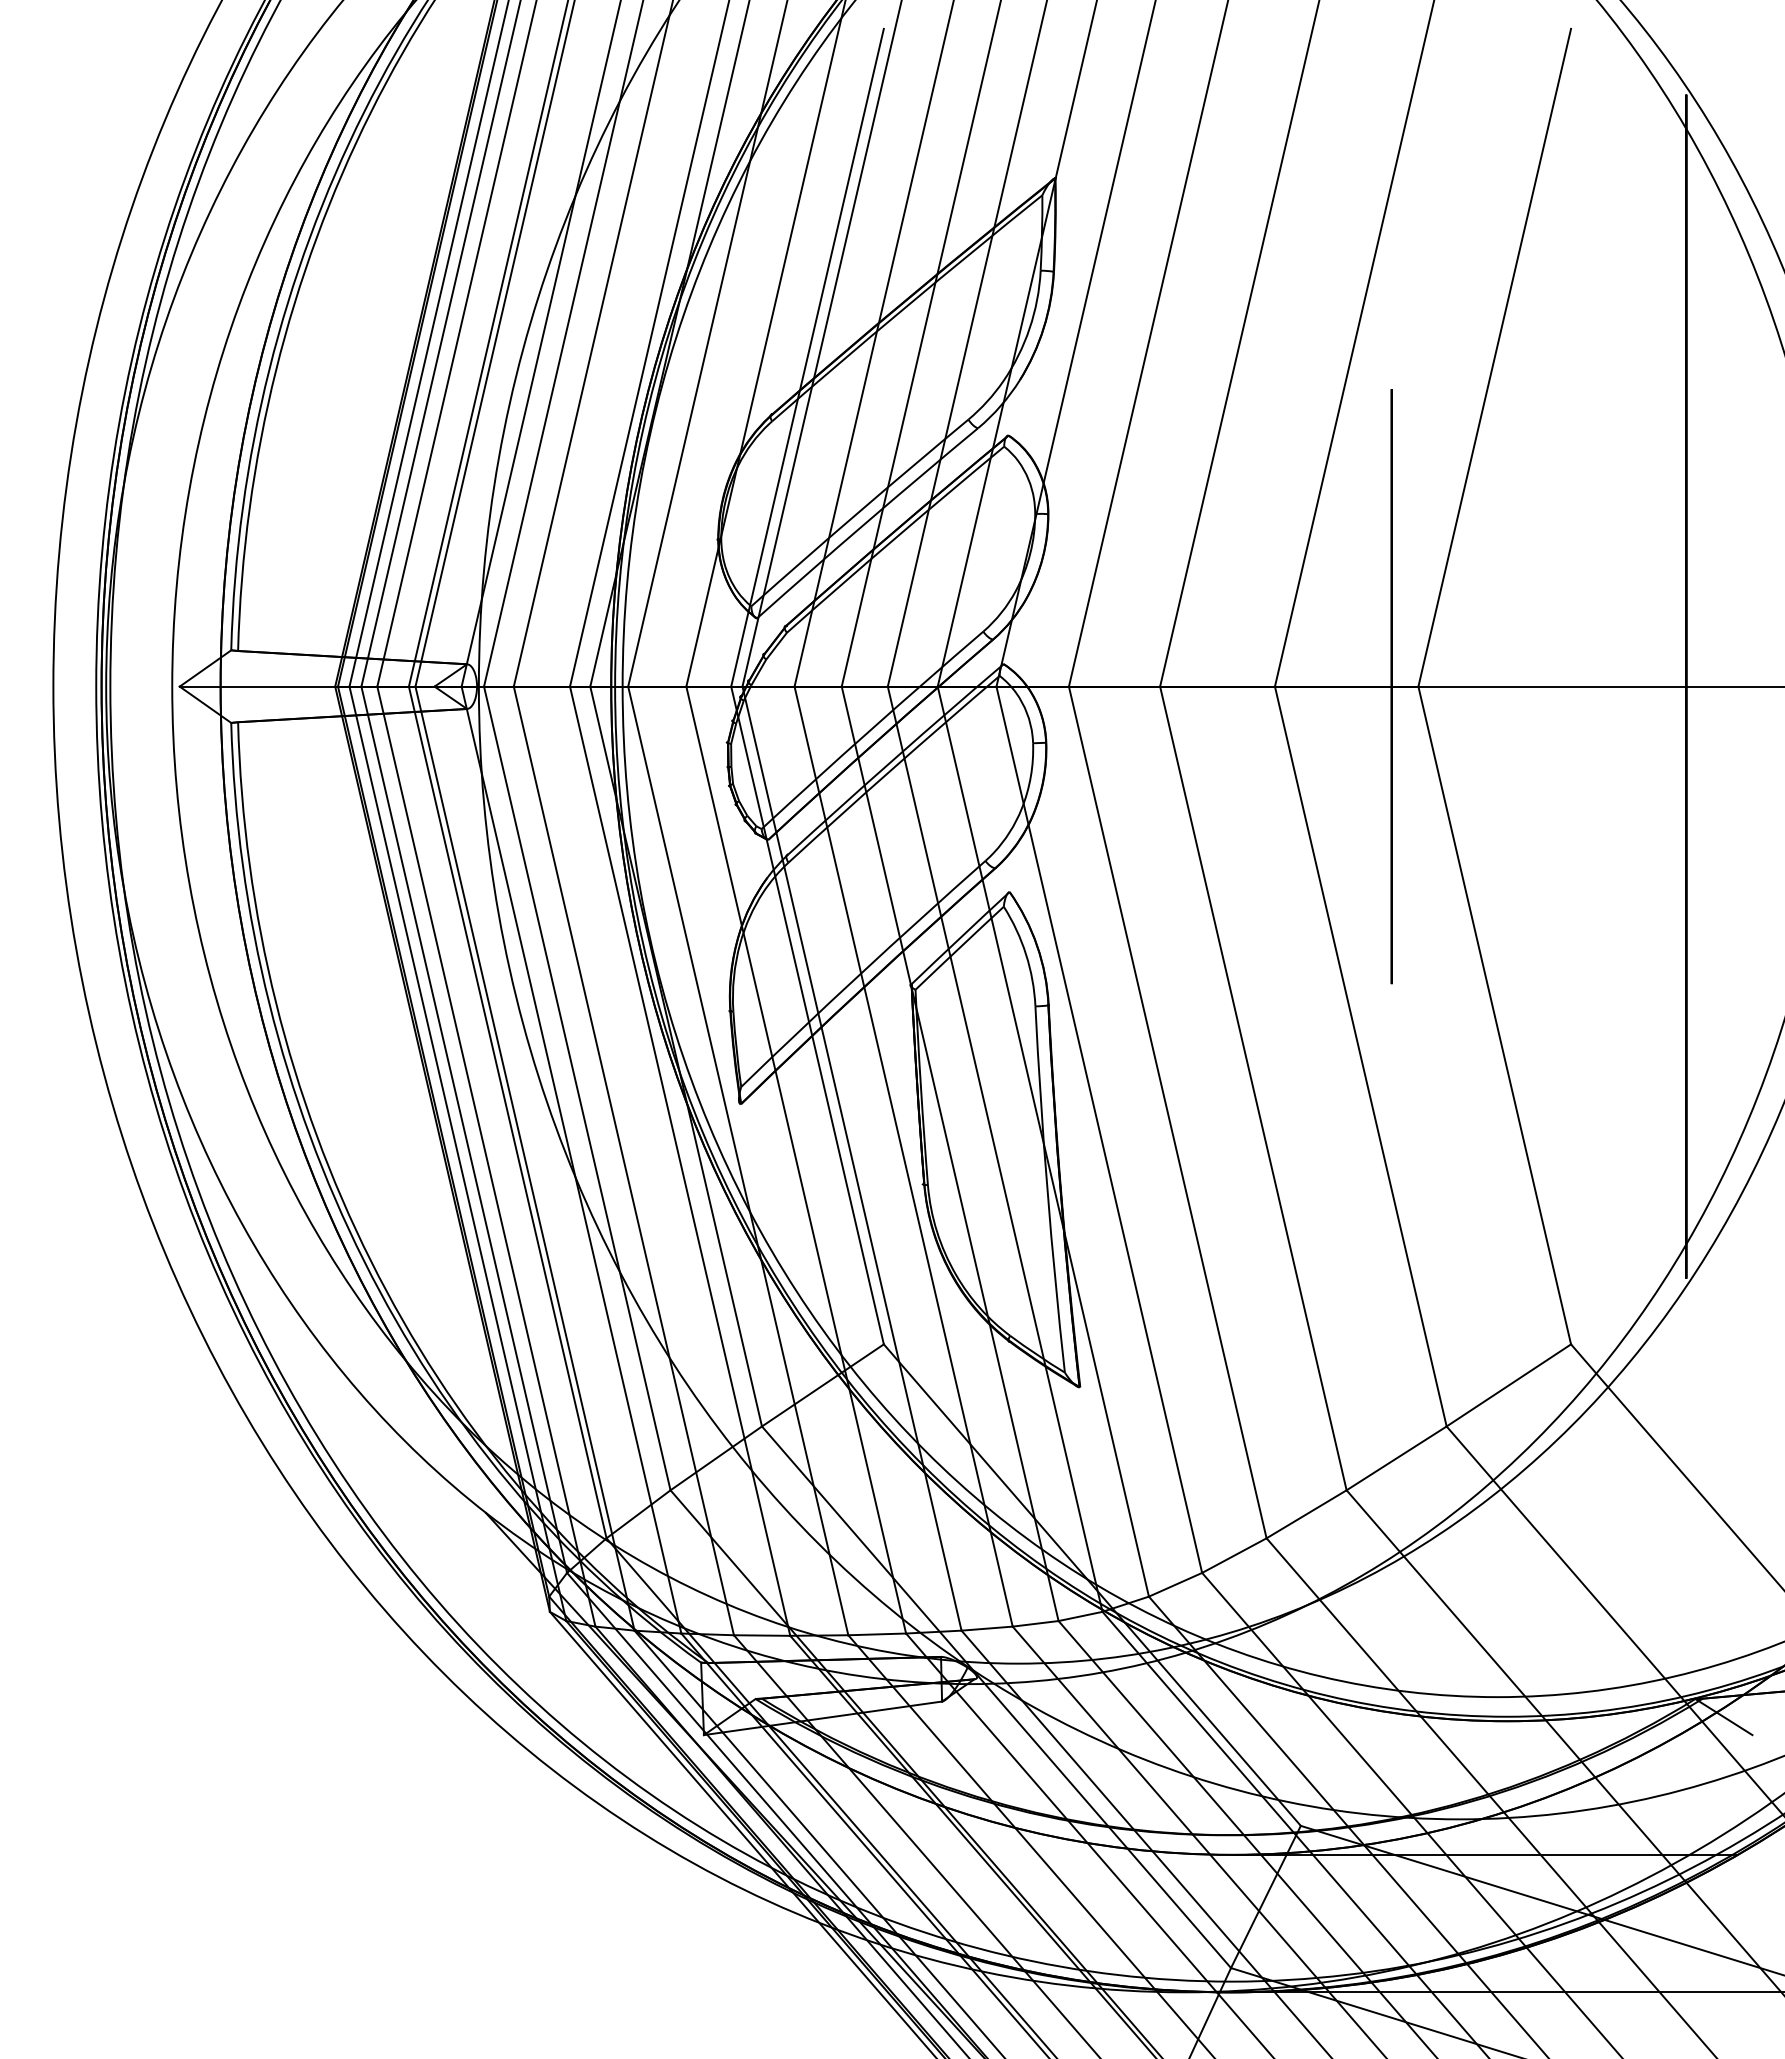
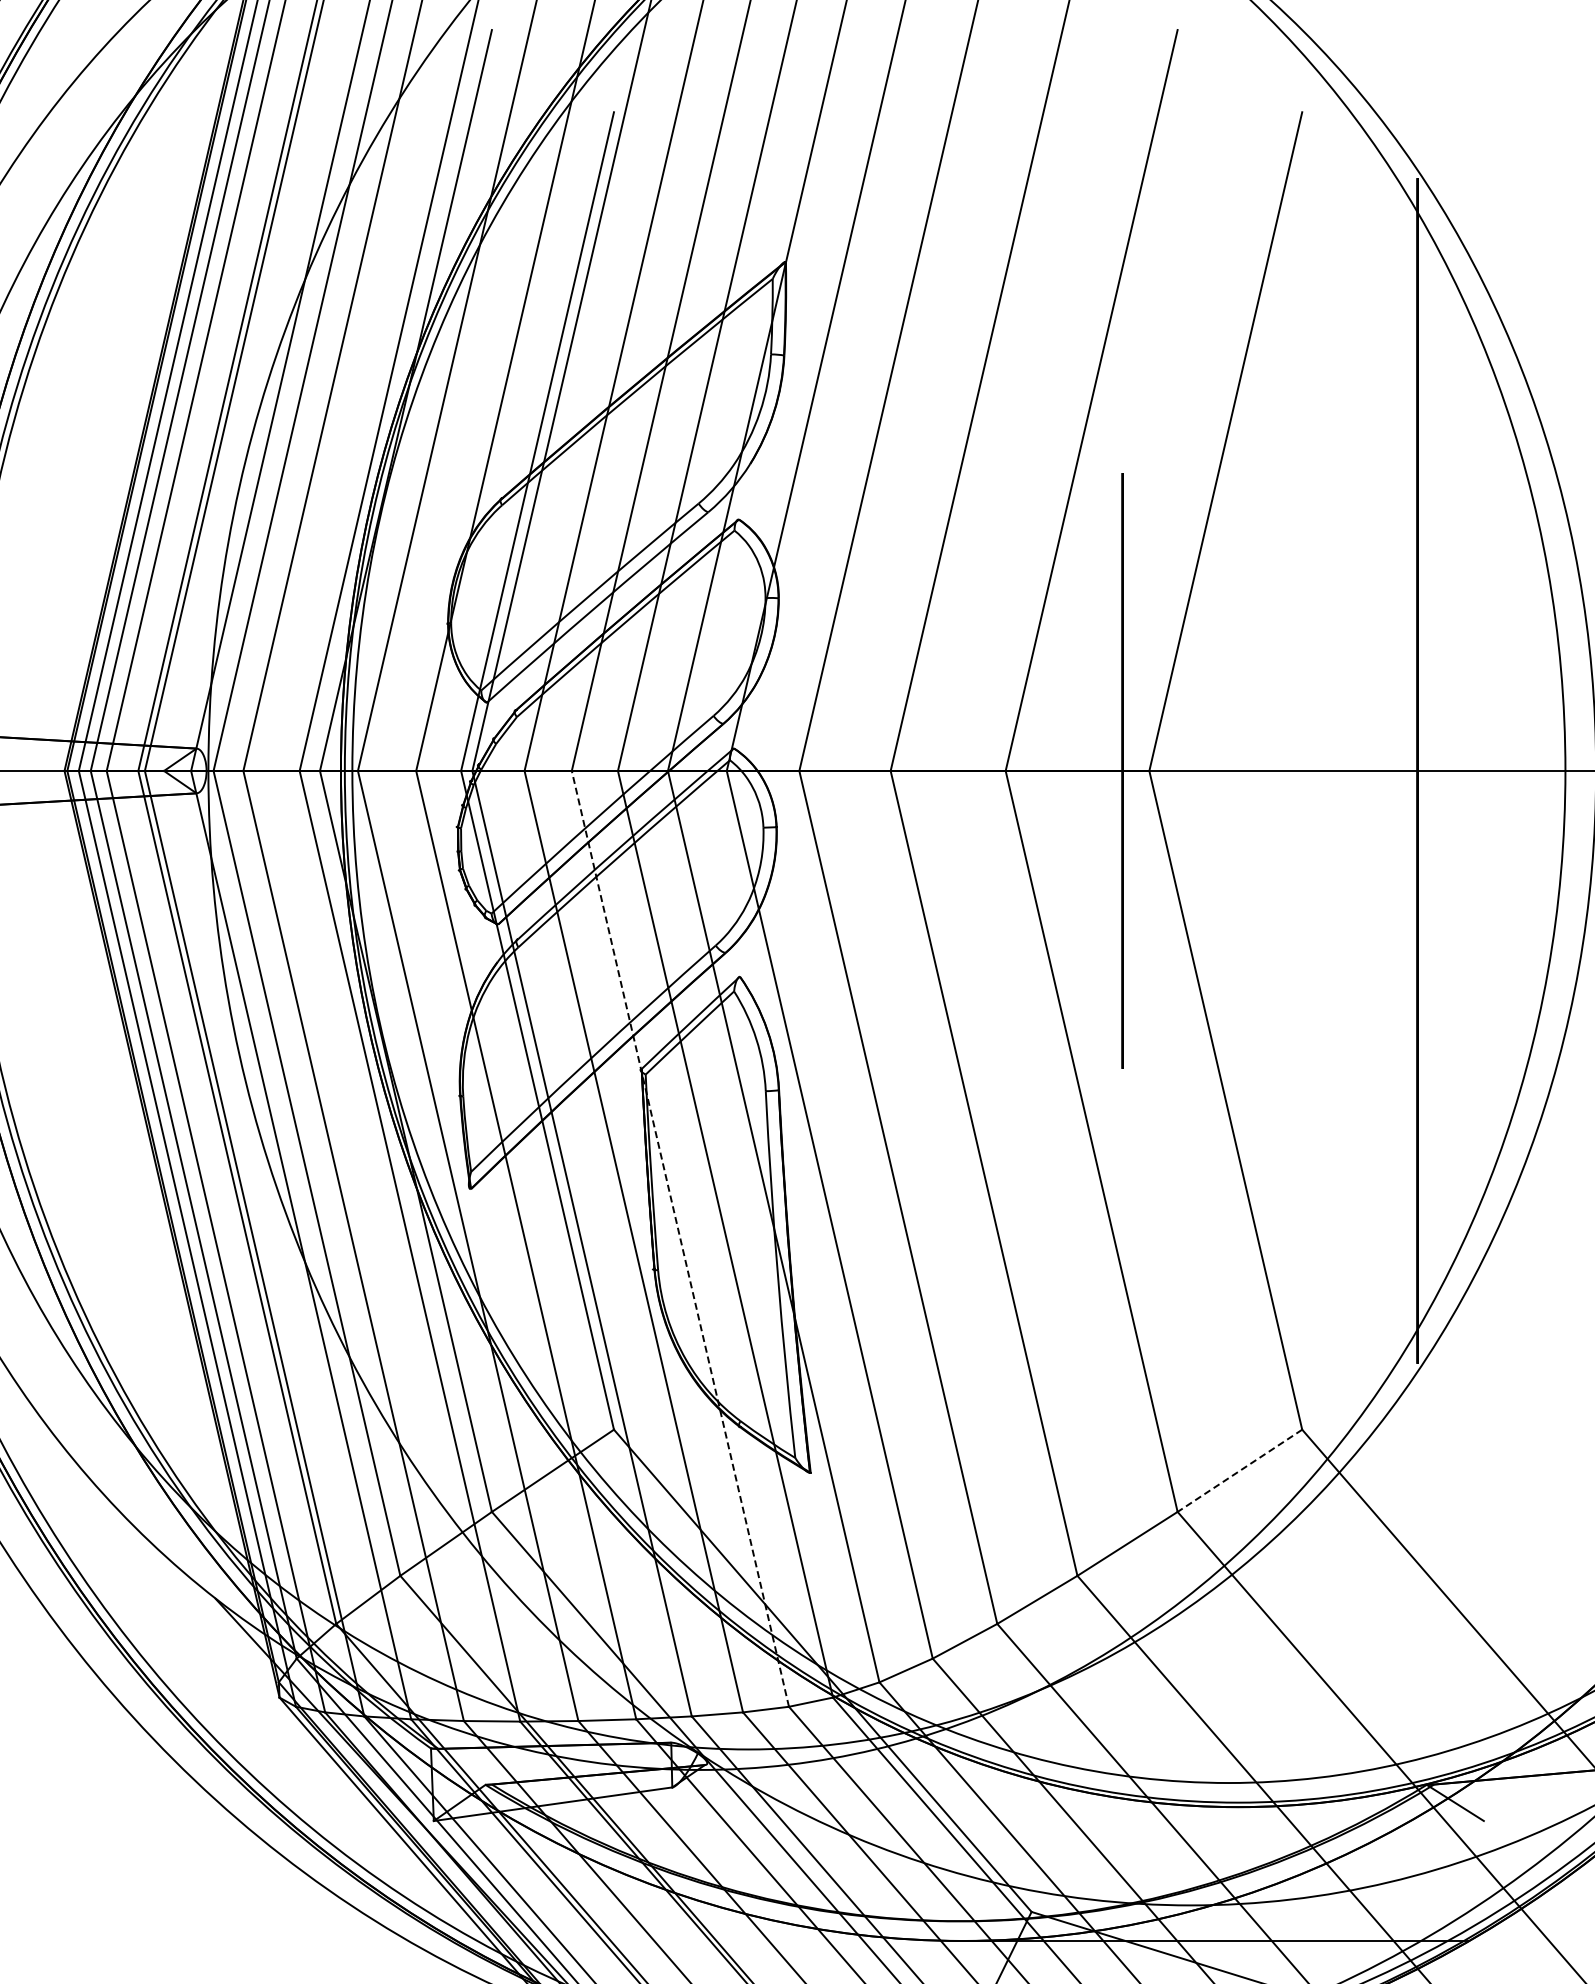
line: (950, 1153) -> (680, 1238), solid -> dashed
line: (1508, 1385) -> (1239, 1470), solid -> dashed

